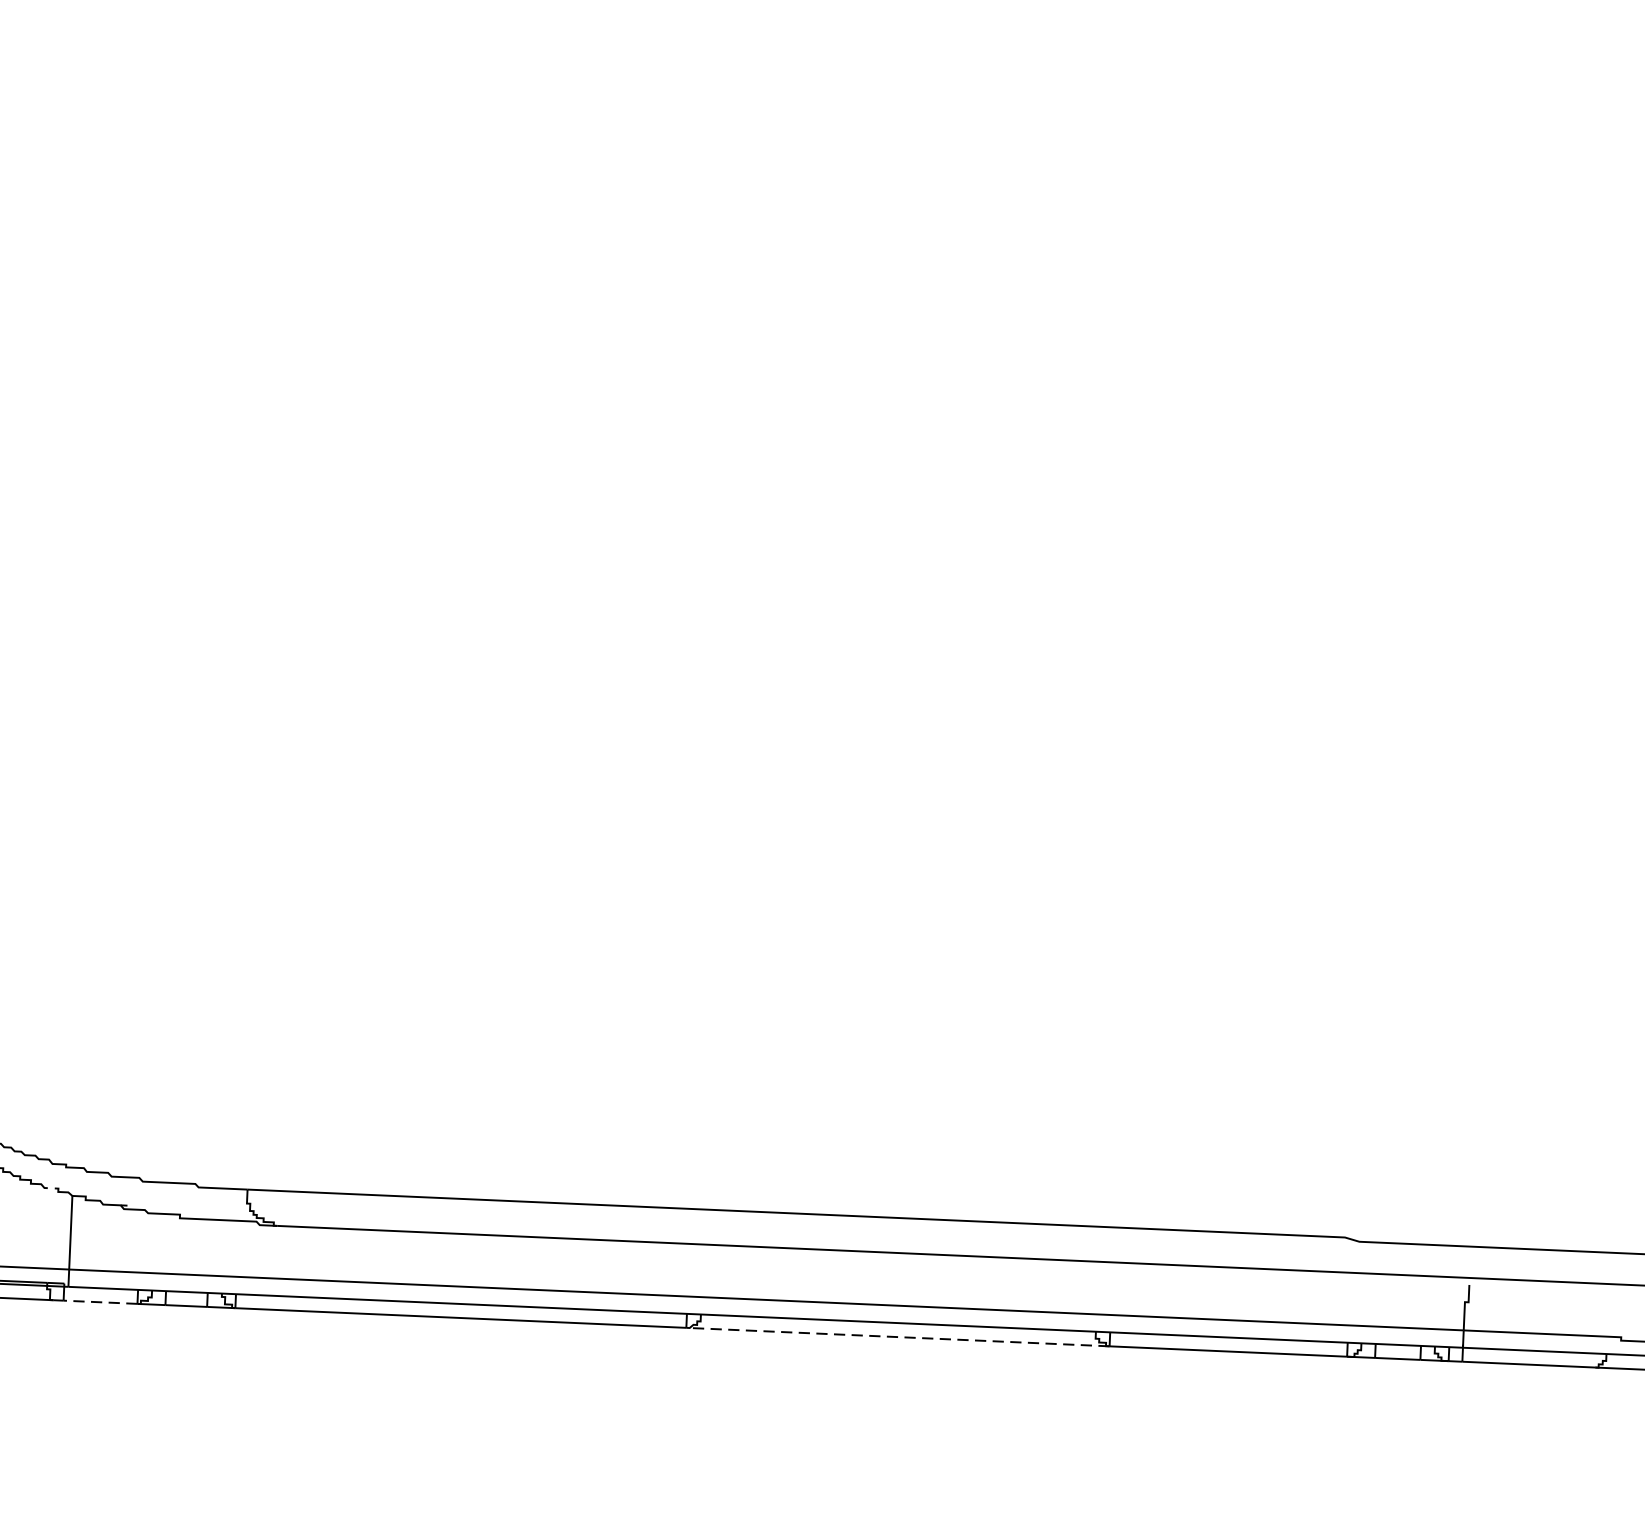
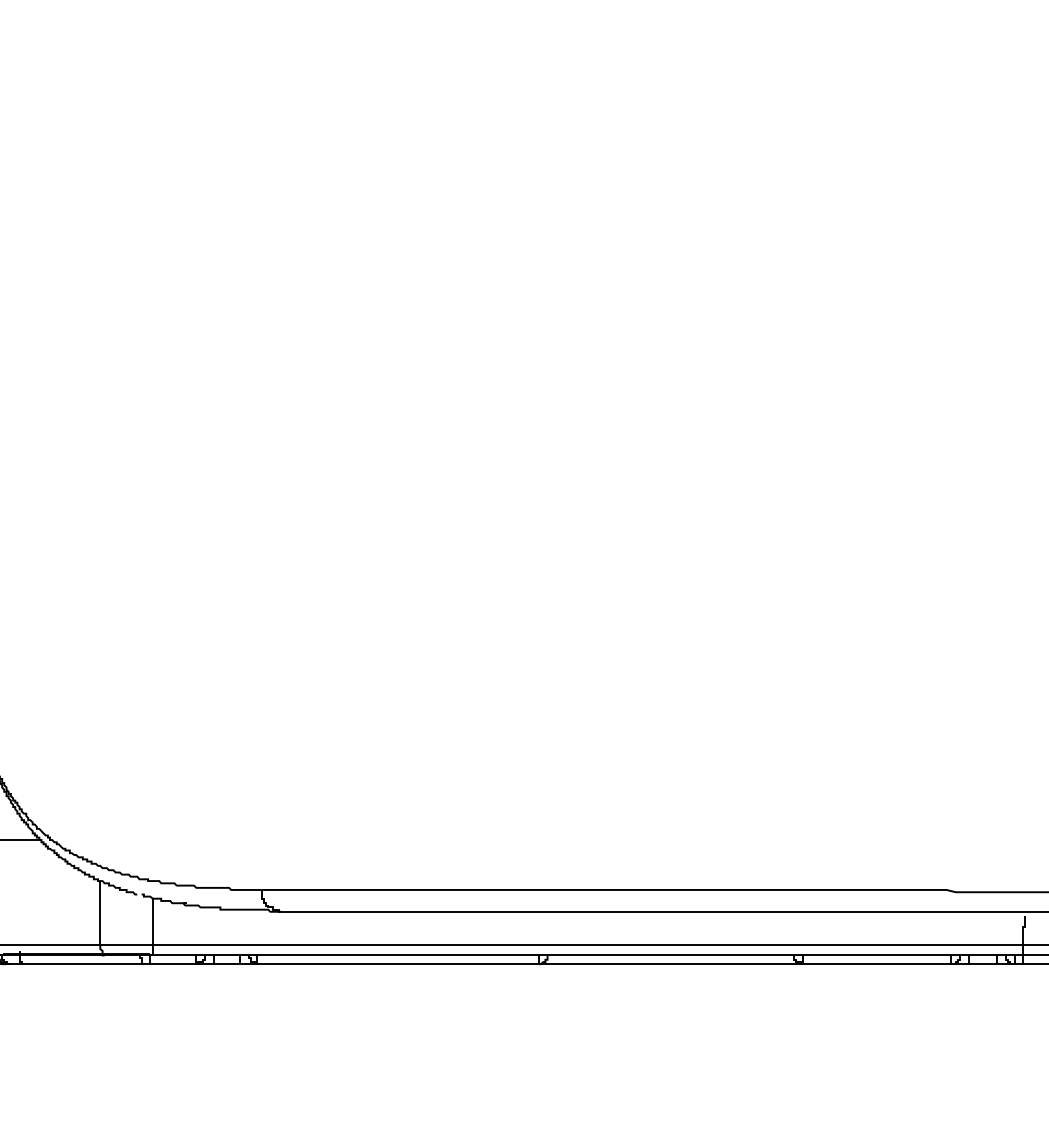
line: (99, 1302) -> (172, 964), dashed -> solid
line: (897, 1337) -> (670, 964), dashed -> solid

